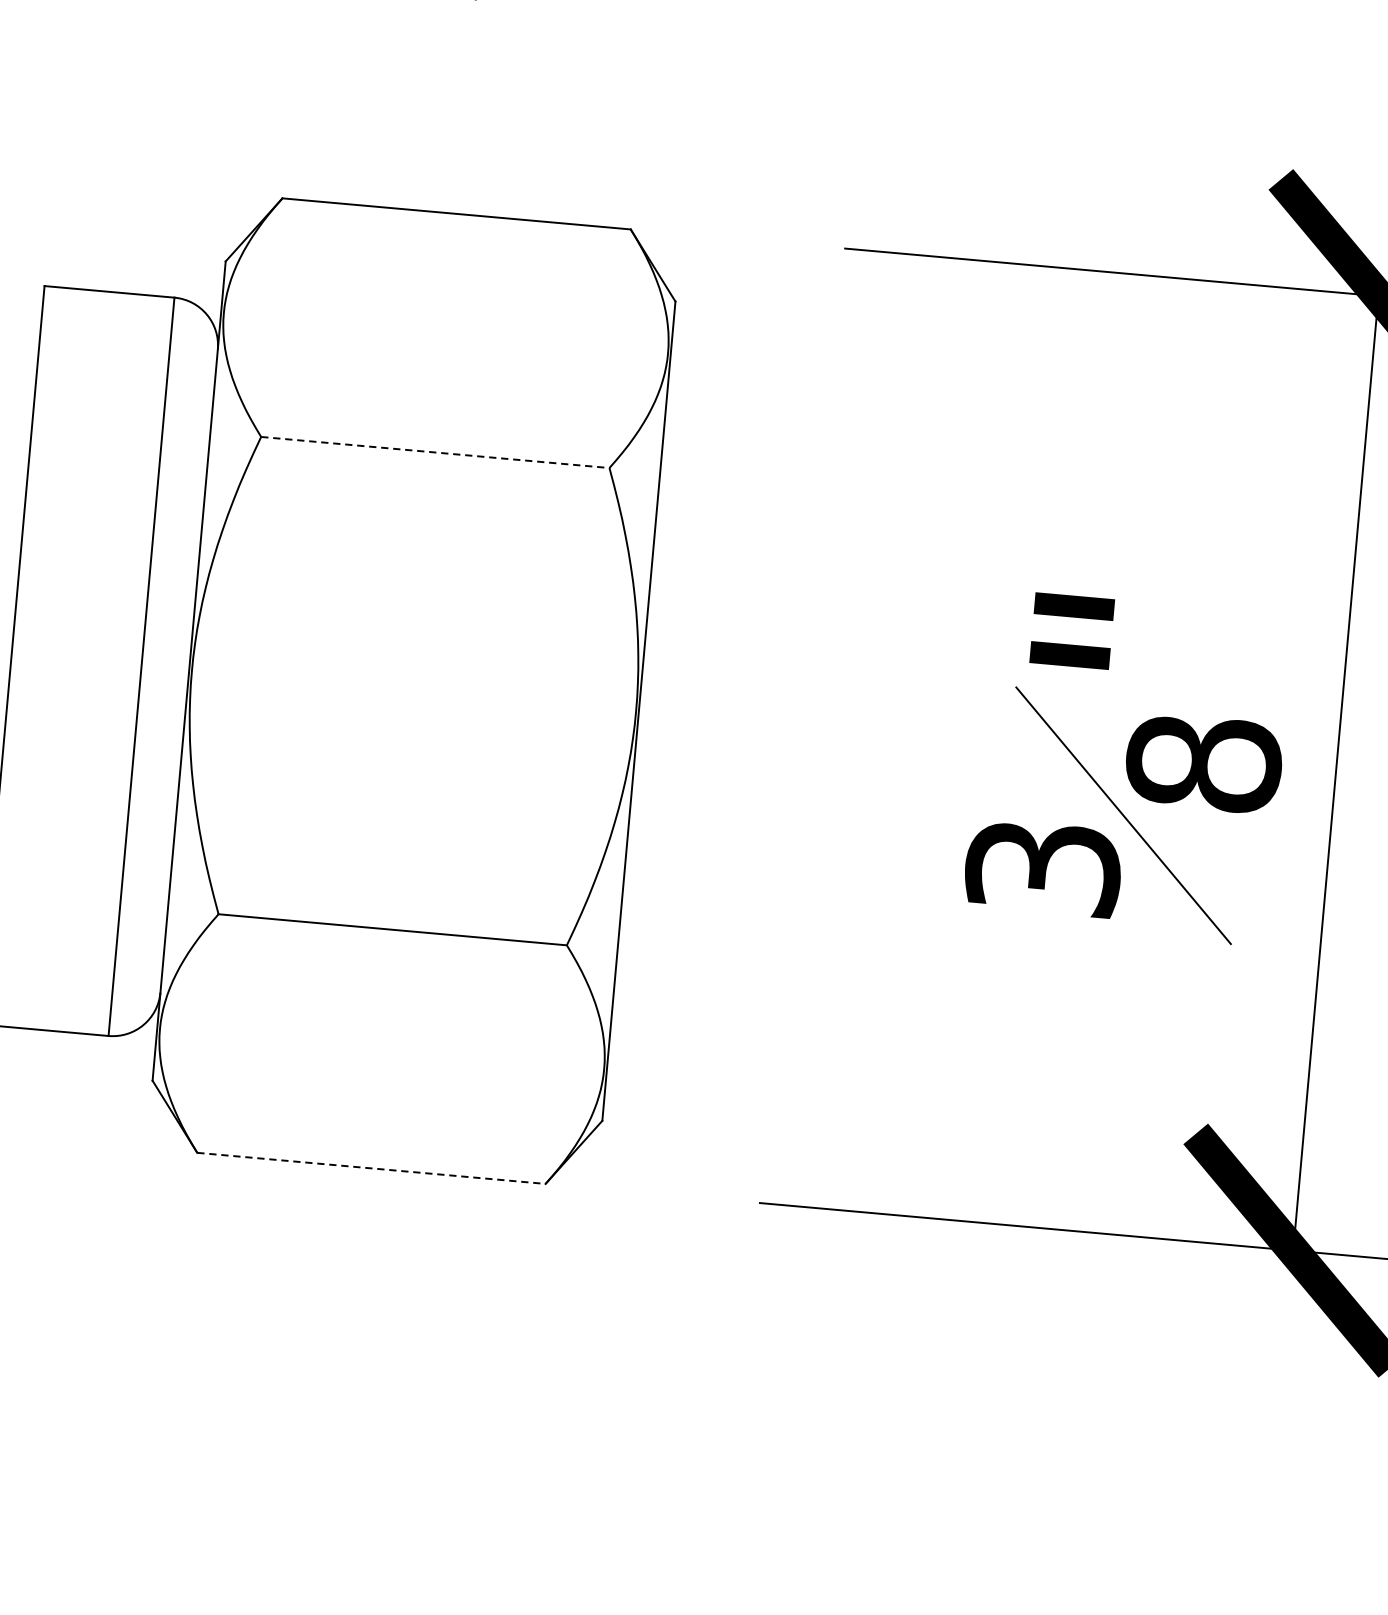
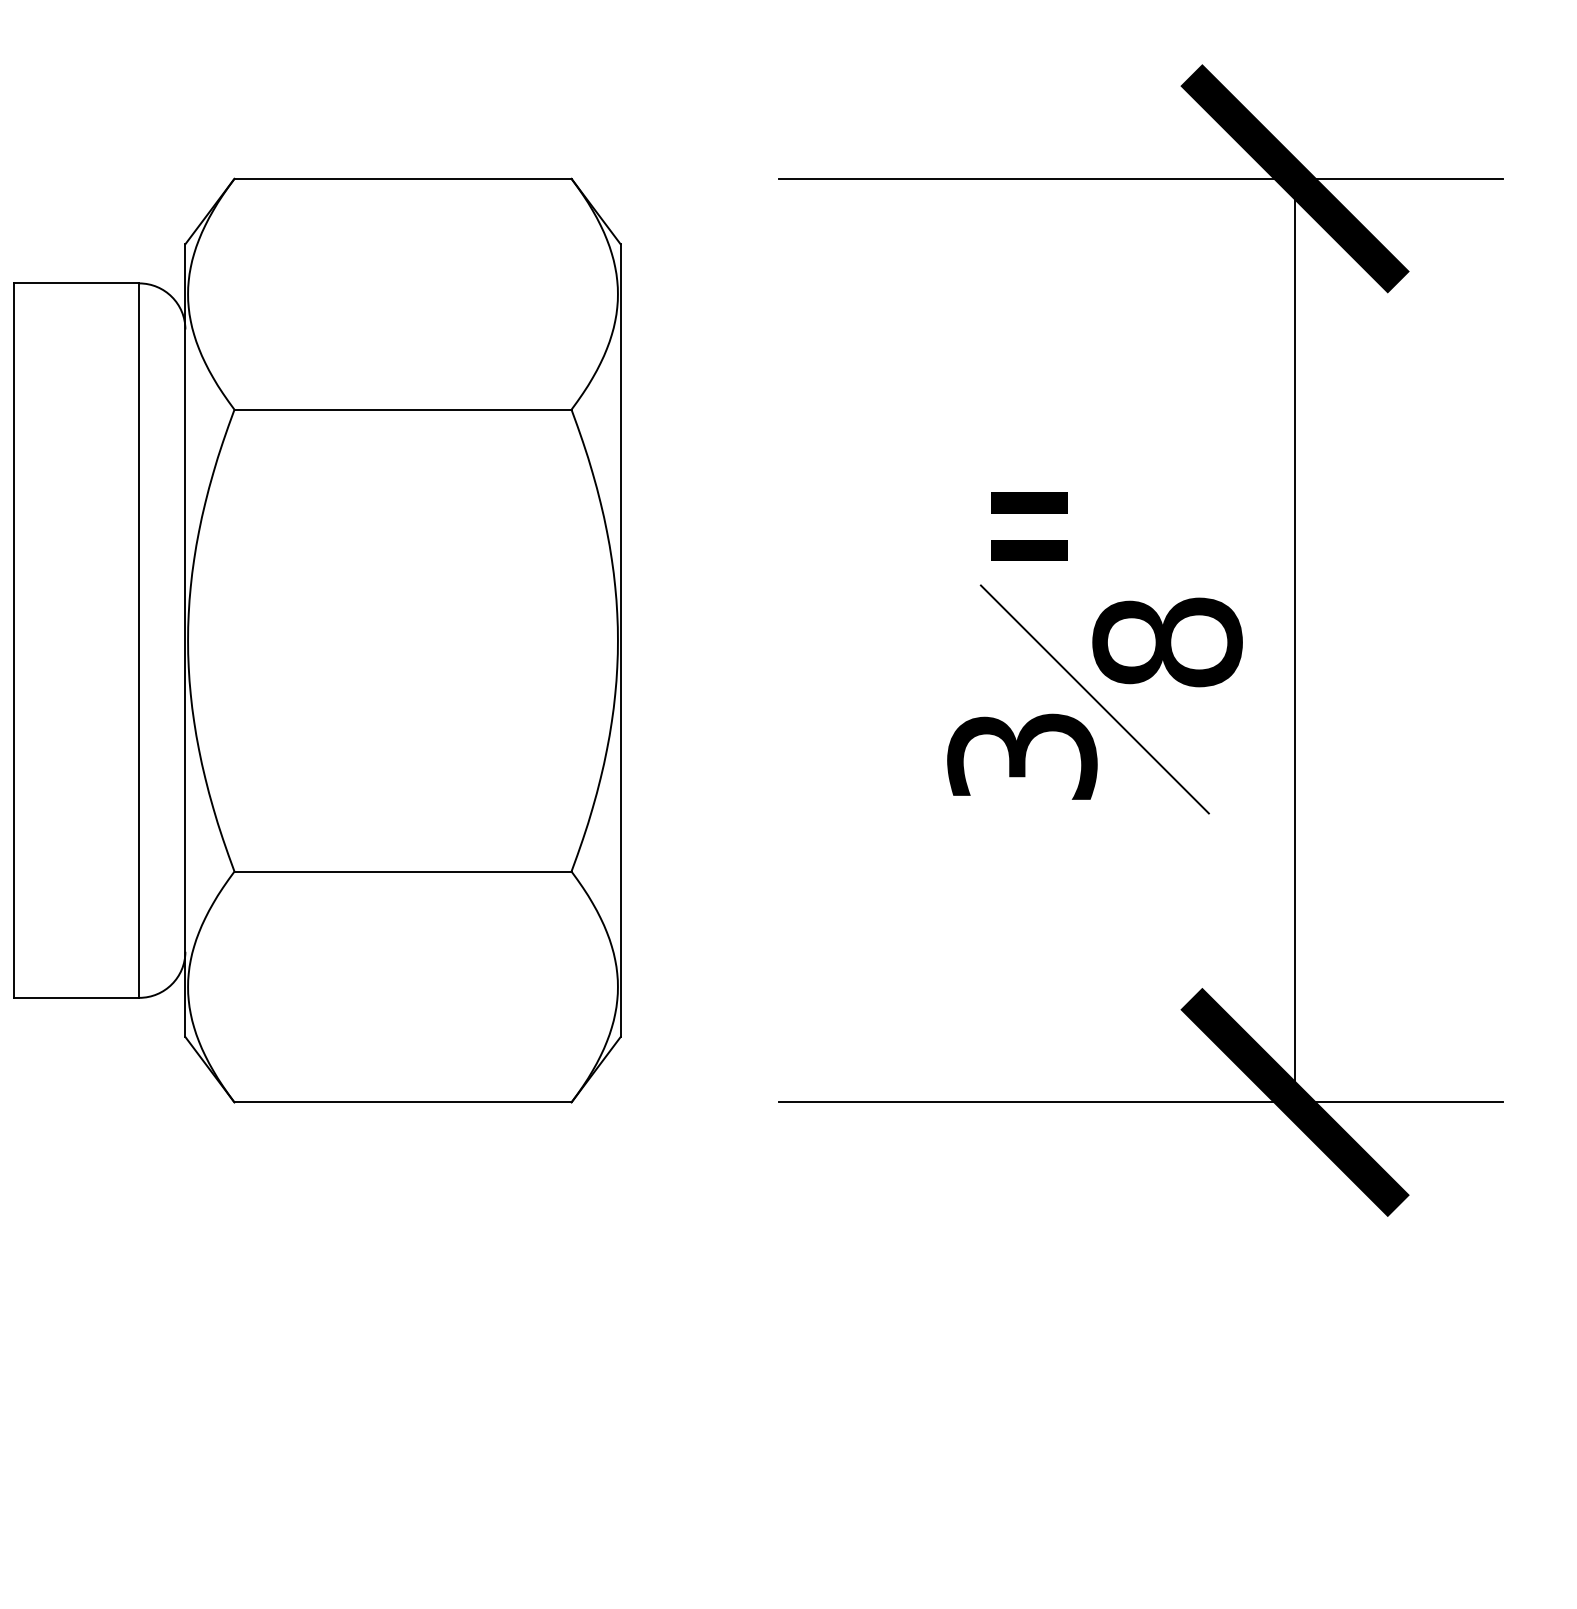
line: (435, 452) -> (403, 409), dashed -> solid
line: (371, 1168) -> (403, 1102), dashed -> solid

